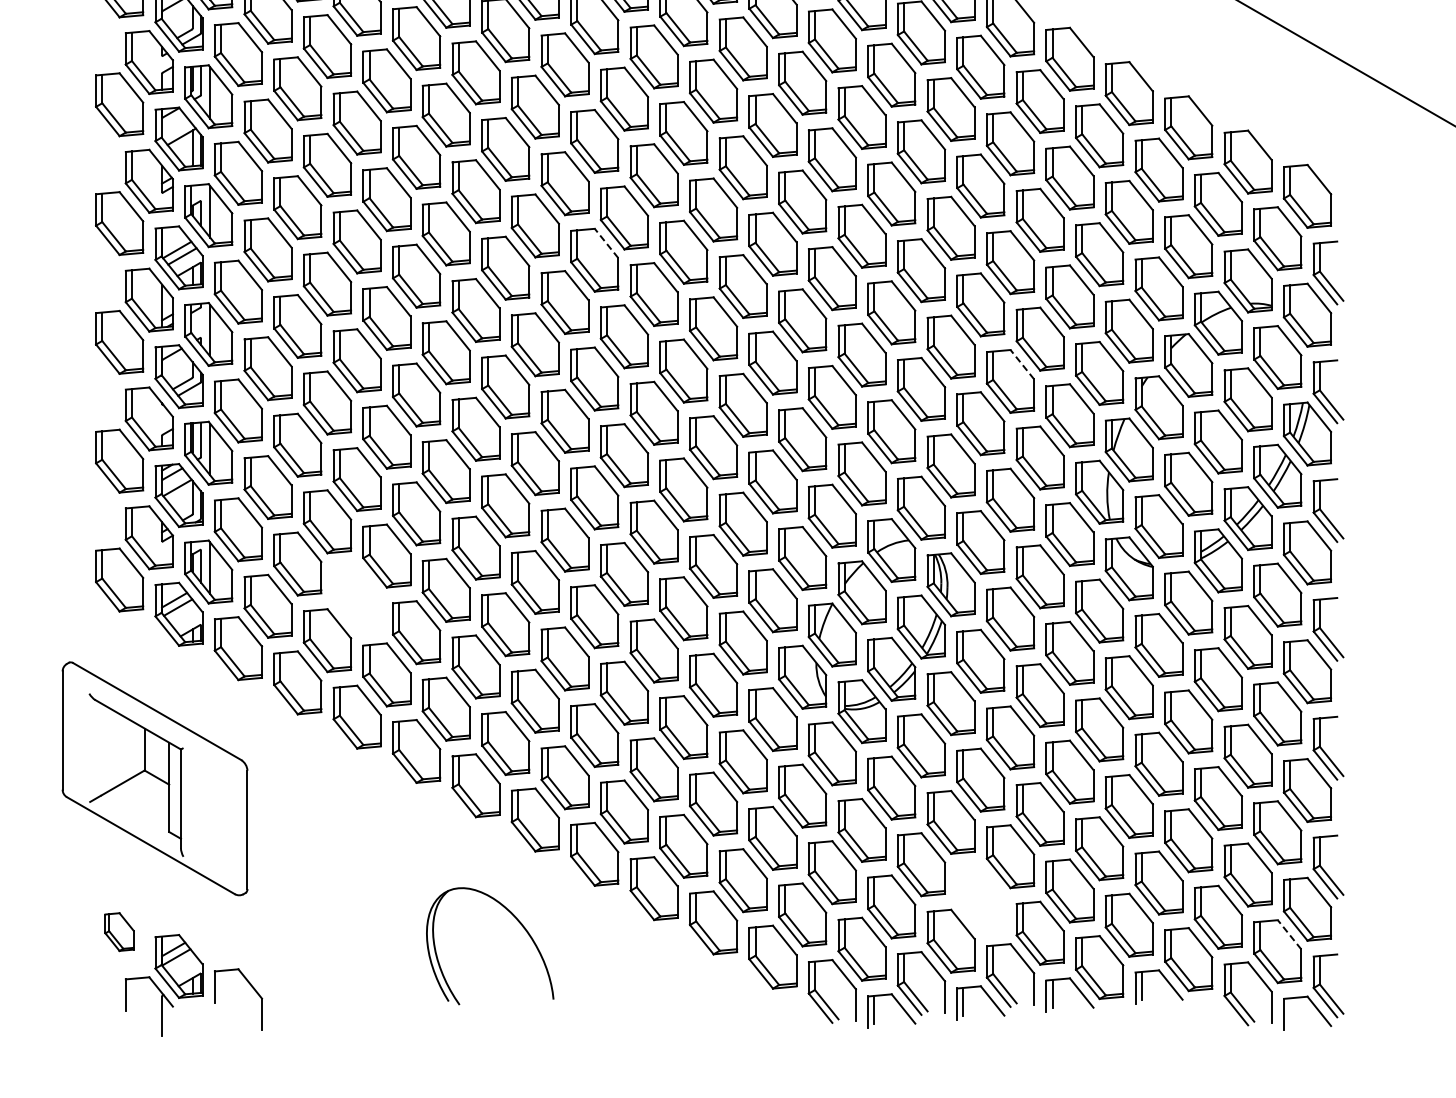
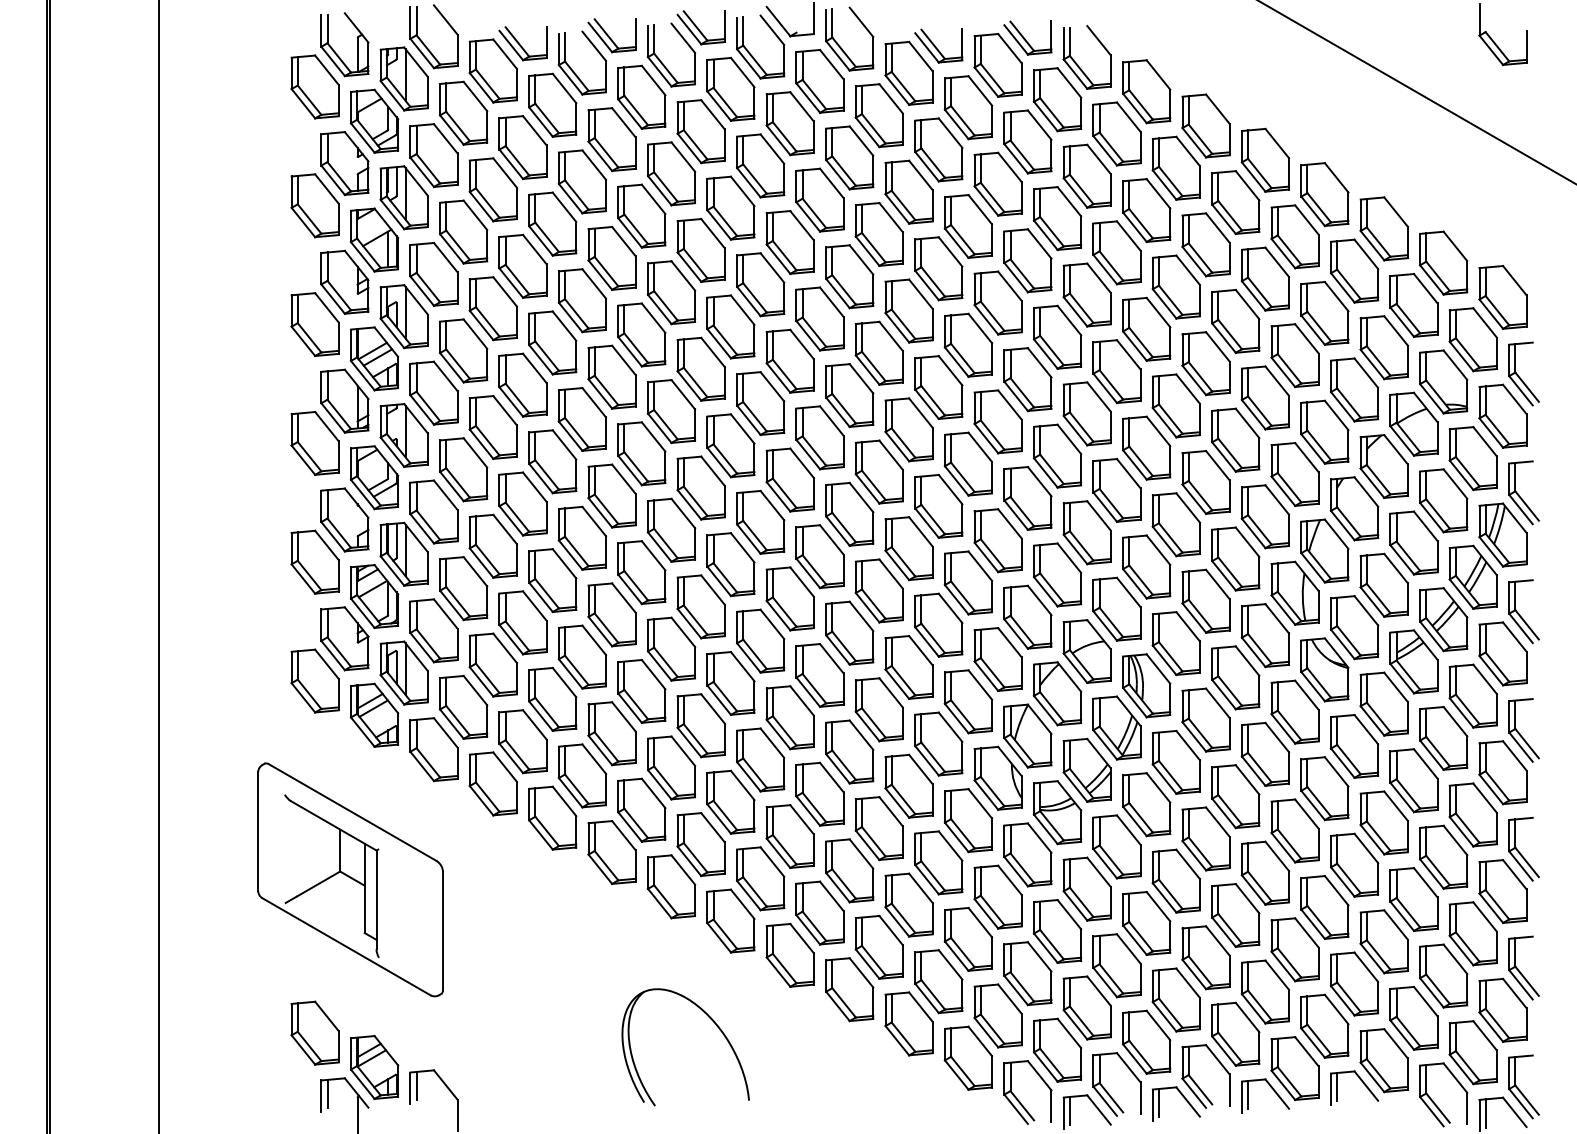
line: (606, 243) -> (802, 344), dashed -> solid
line: (1021, 364) -> (1217, 465), dashed -> solid
part: (356, 598) -> (552, 699), added
part: (979, 898) -> (1175, 999), added
part: (118, 931) -> (314, 1032), size x1.67
line: (1289, 934) -> (1485, 1035), dashed -> solid
line: (220, 984) -> (416, 1085), added
line: (131, 992) -> (327, 1093), added
line: (1289, 1012) -> (1485, 1113), added

